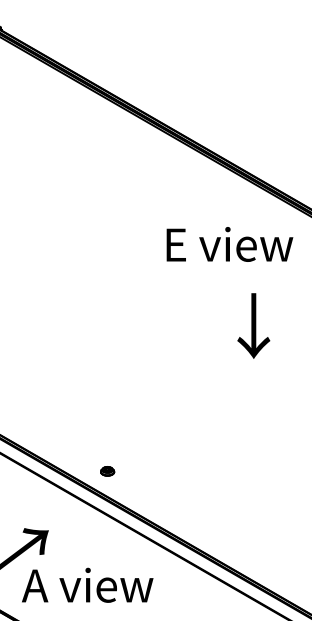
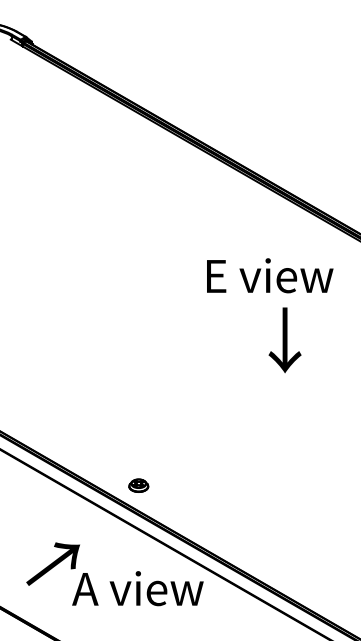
text: (230, 244) -> (270, 275), moved
part: (107, 471) -> (138, 485), size x1.43
text: (87, 585) -> (137, 588), moved

